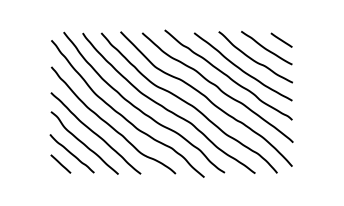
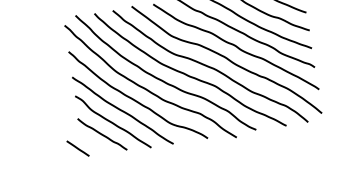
line: (60, 163) -> (77, 148), moved

